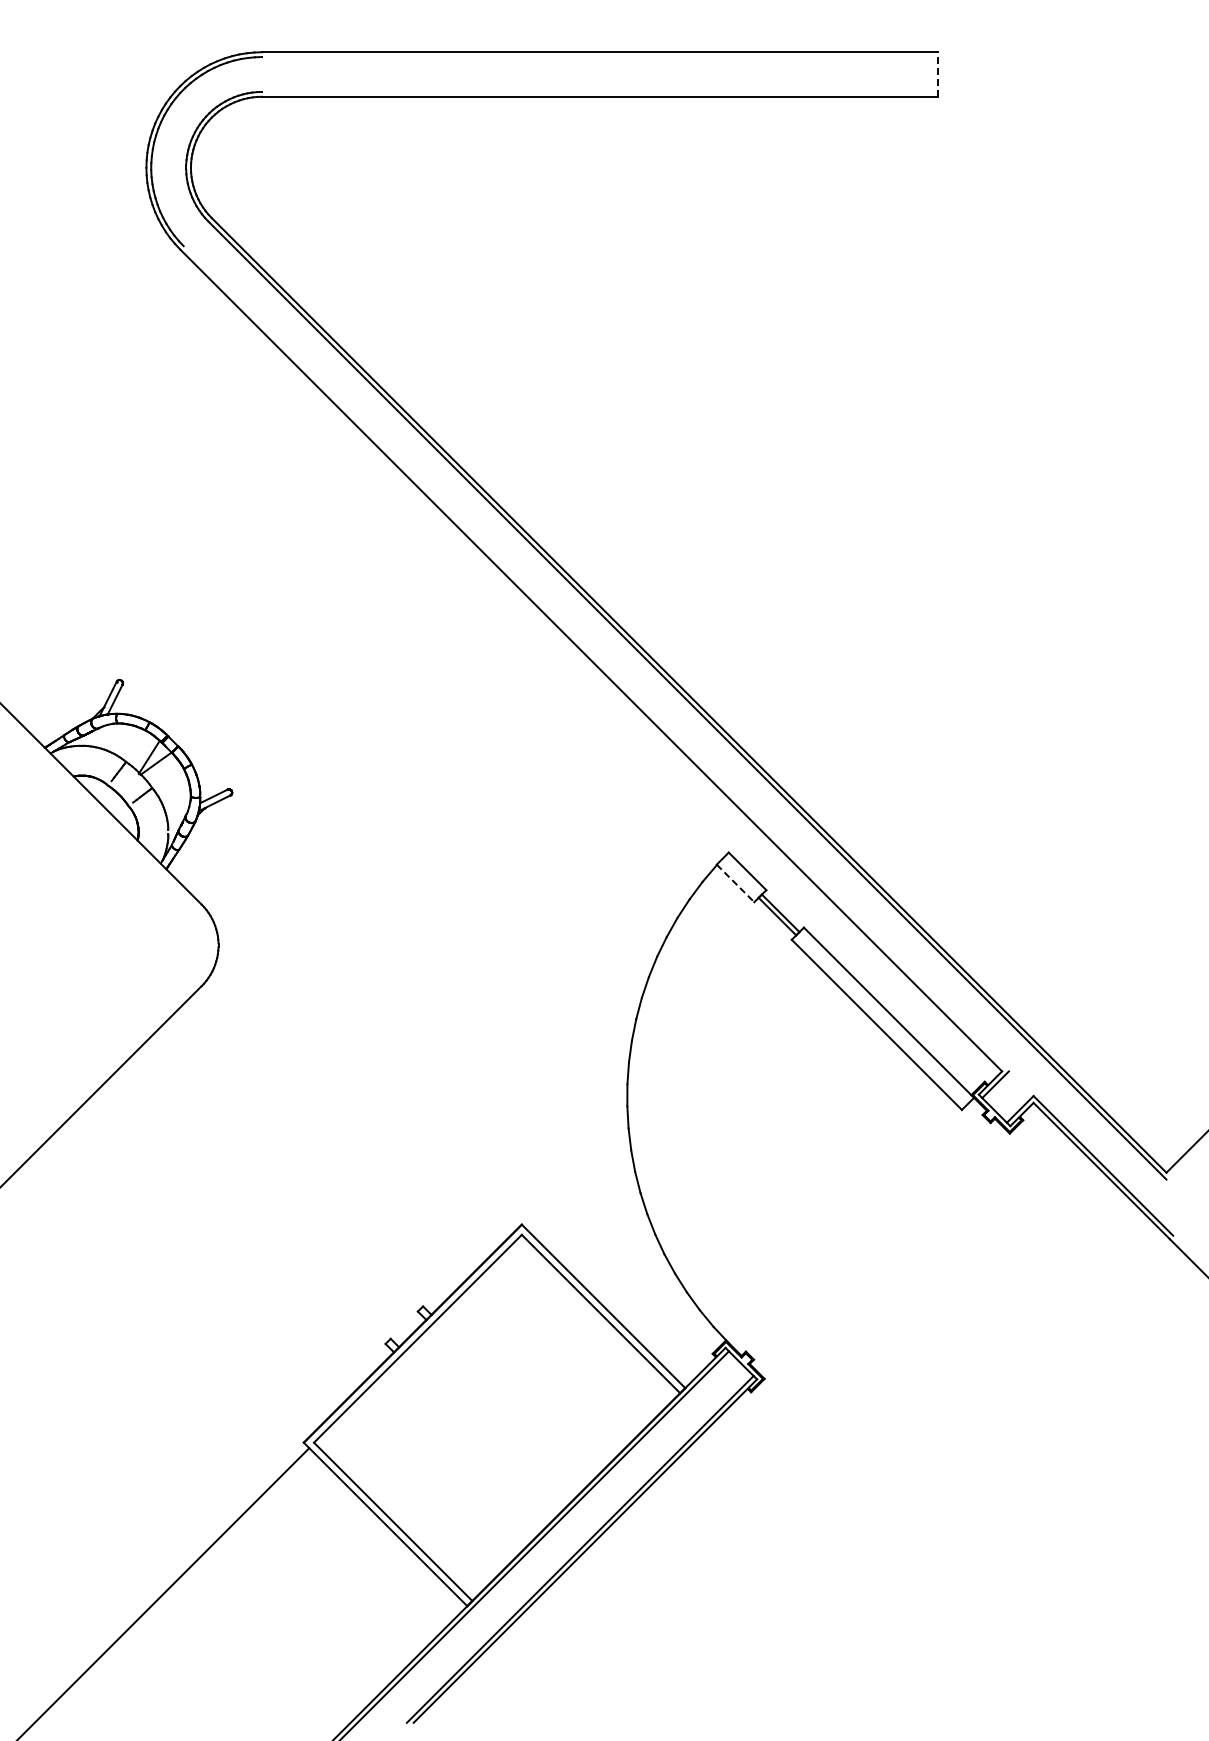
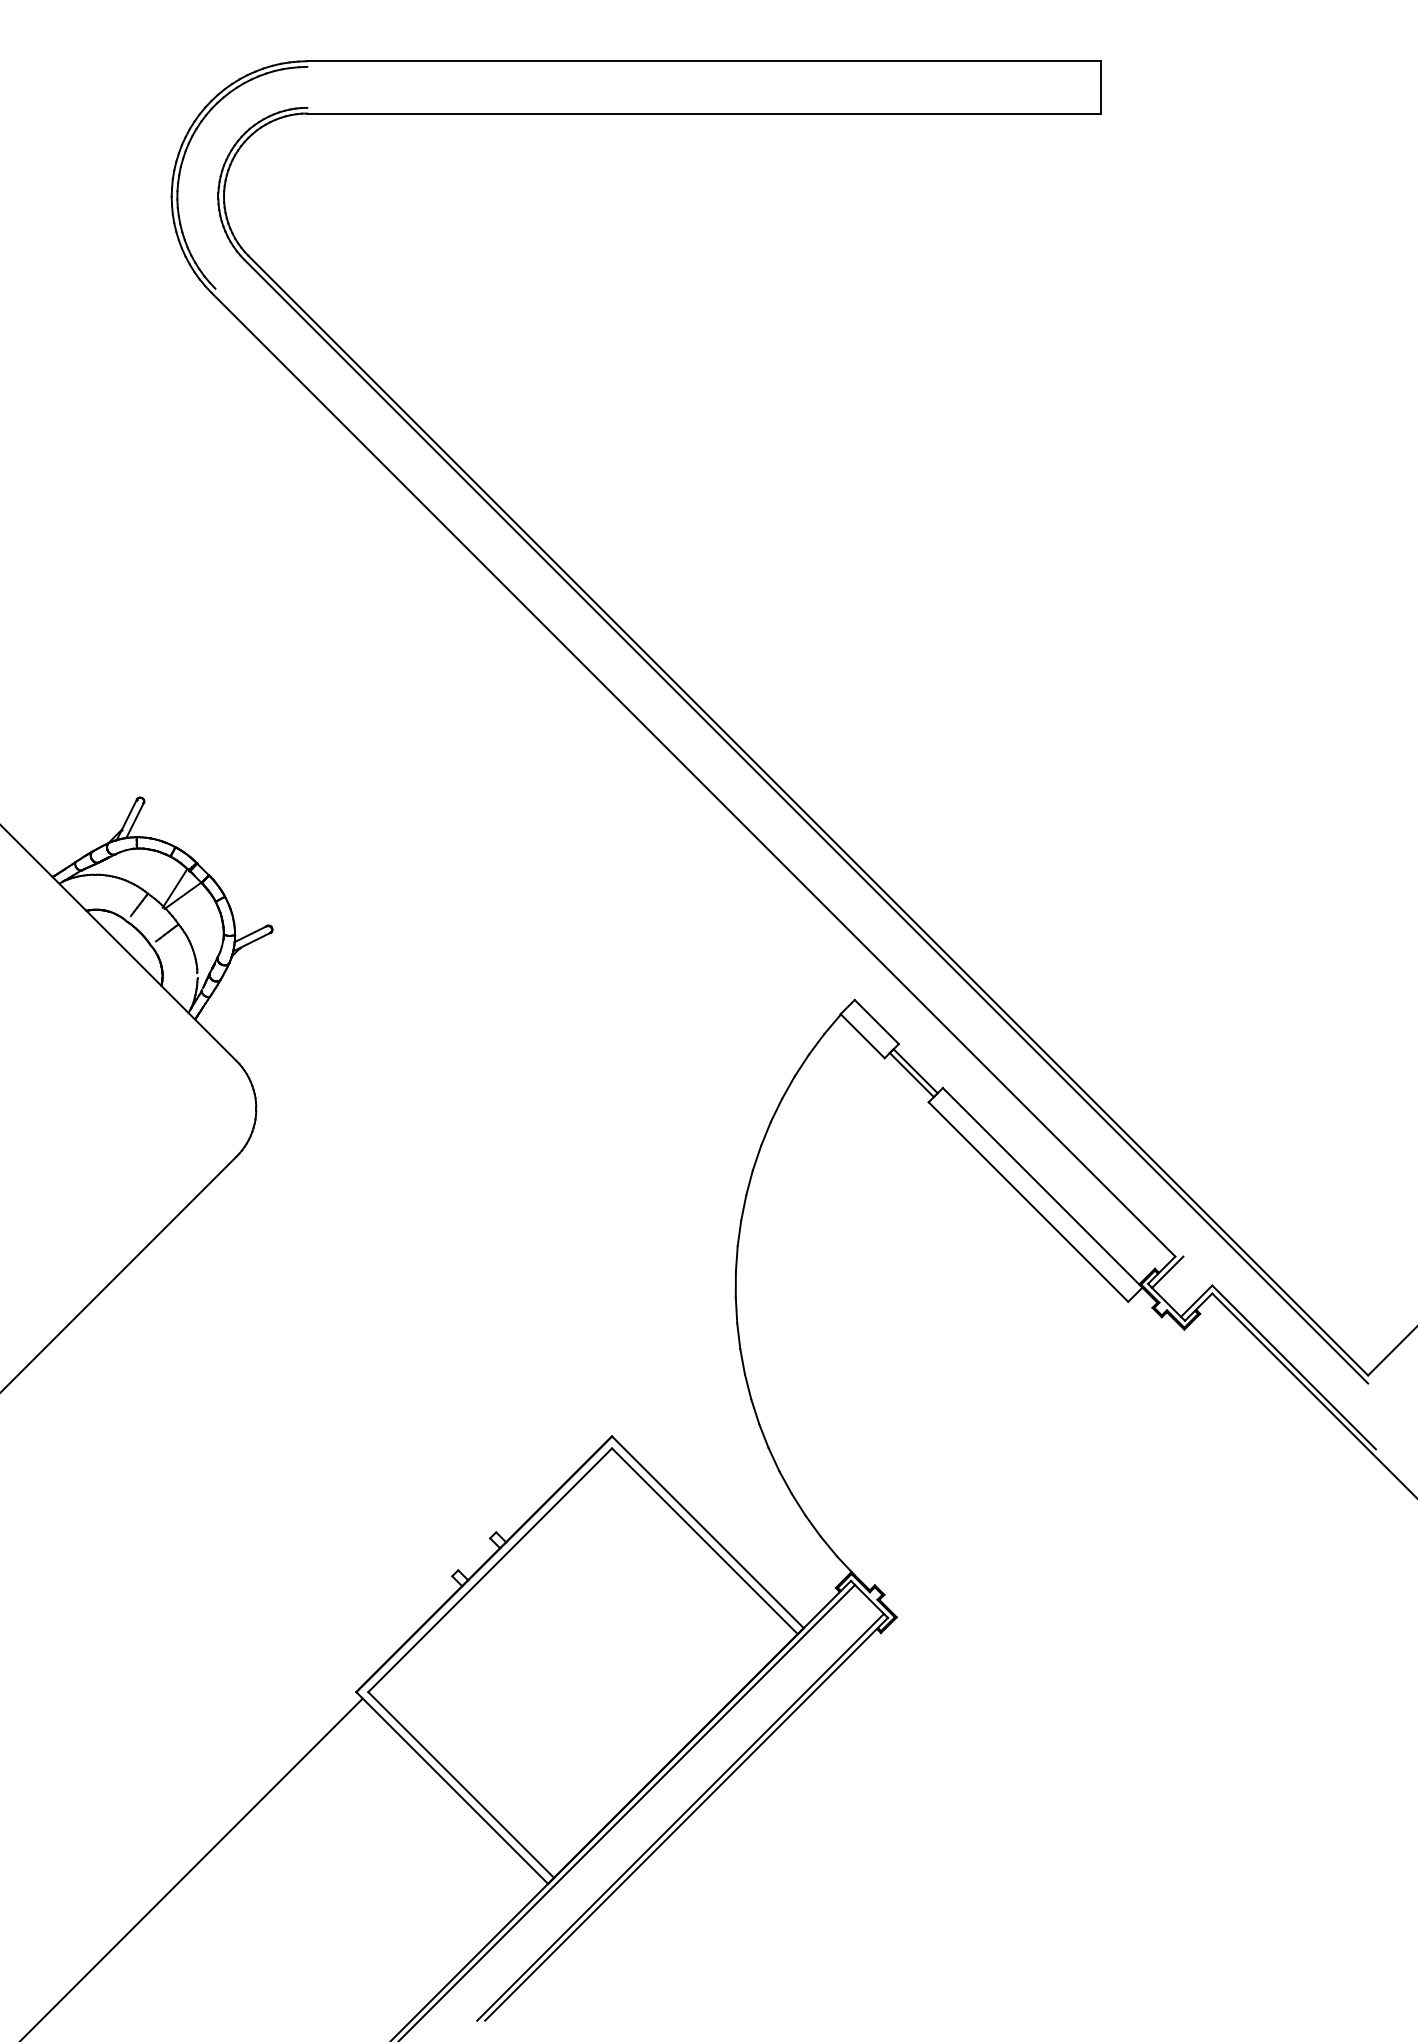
line: (938, 74) -> (1100, 87), dashed -> solid
line: (735, 883) -> (862, 1036), dashed -> solid

